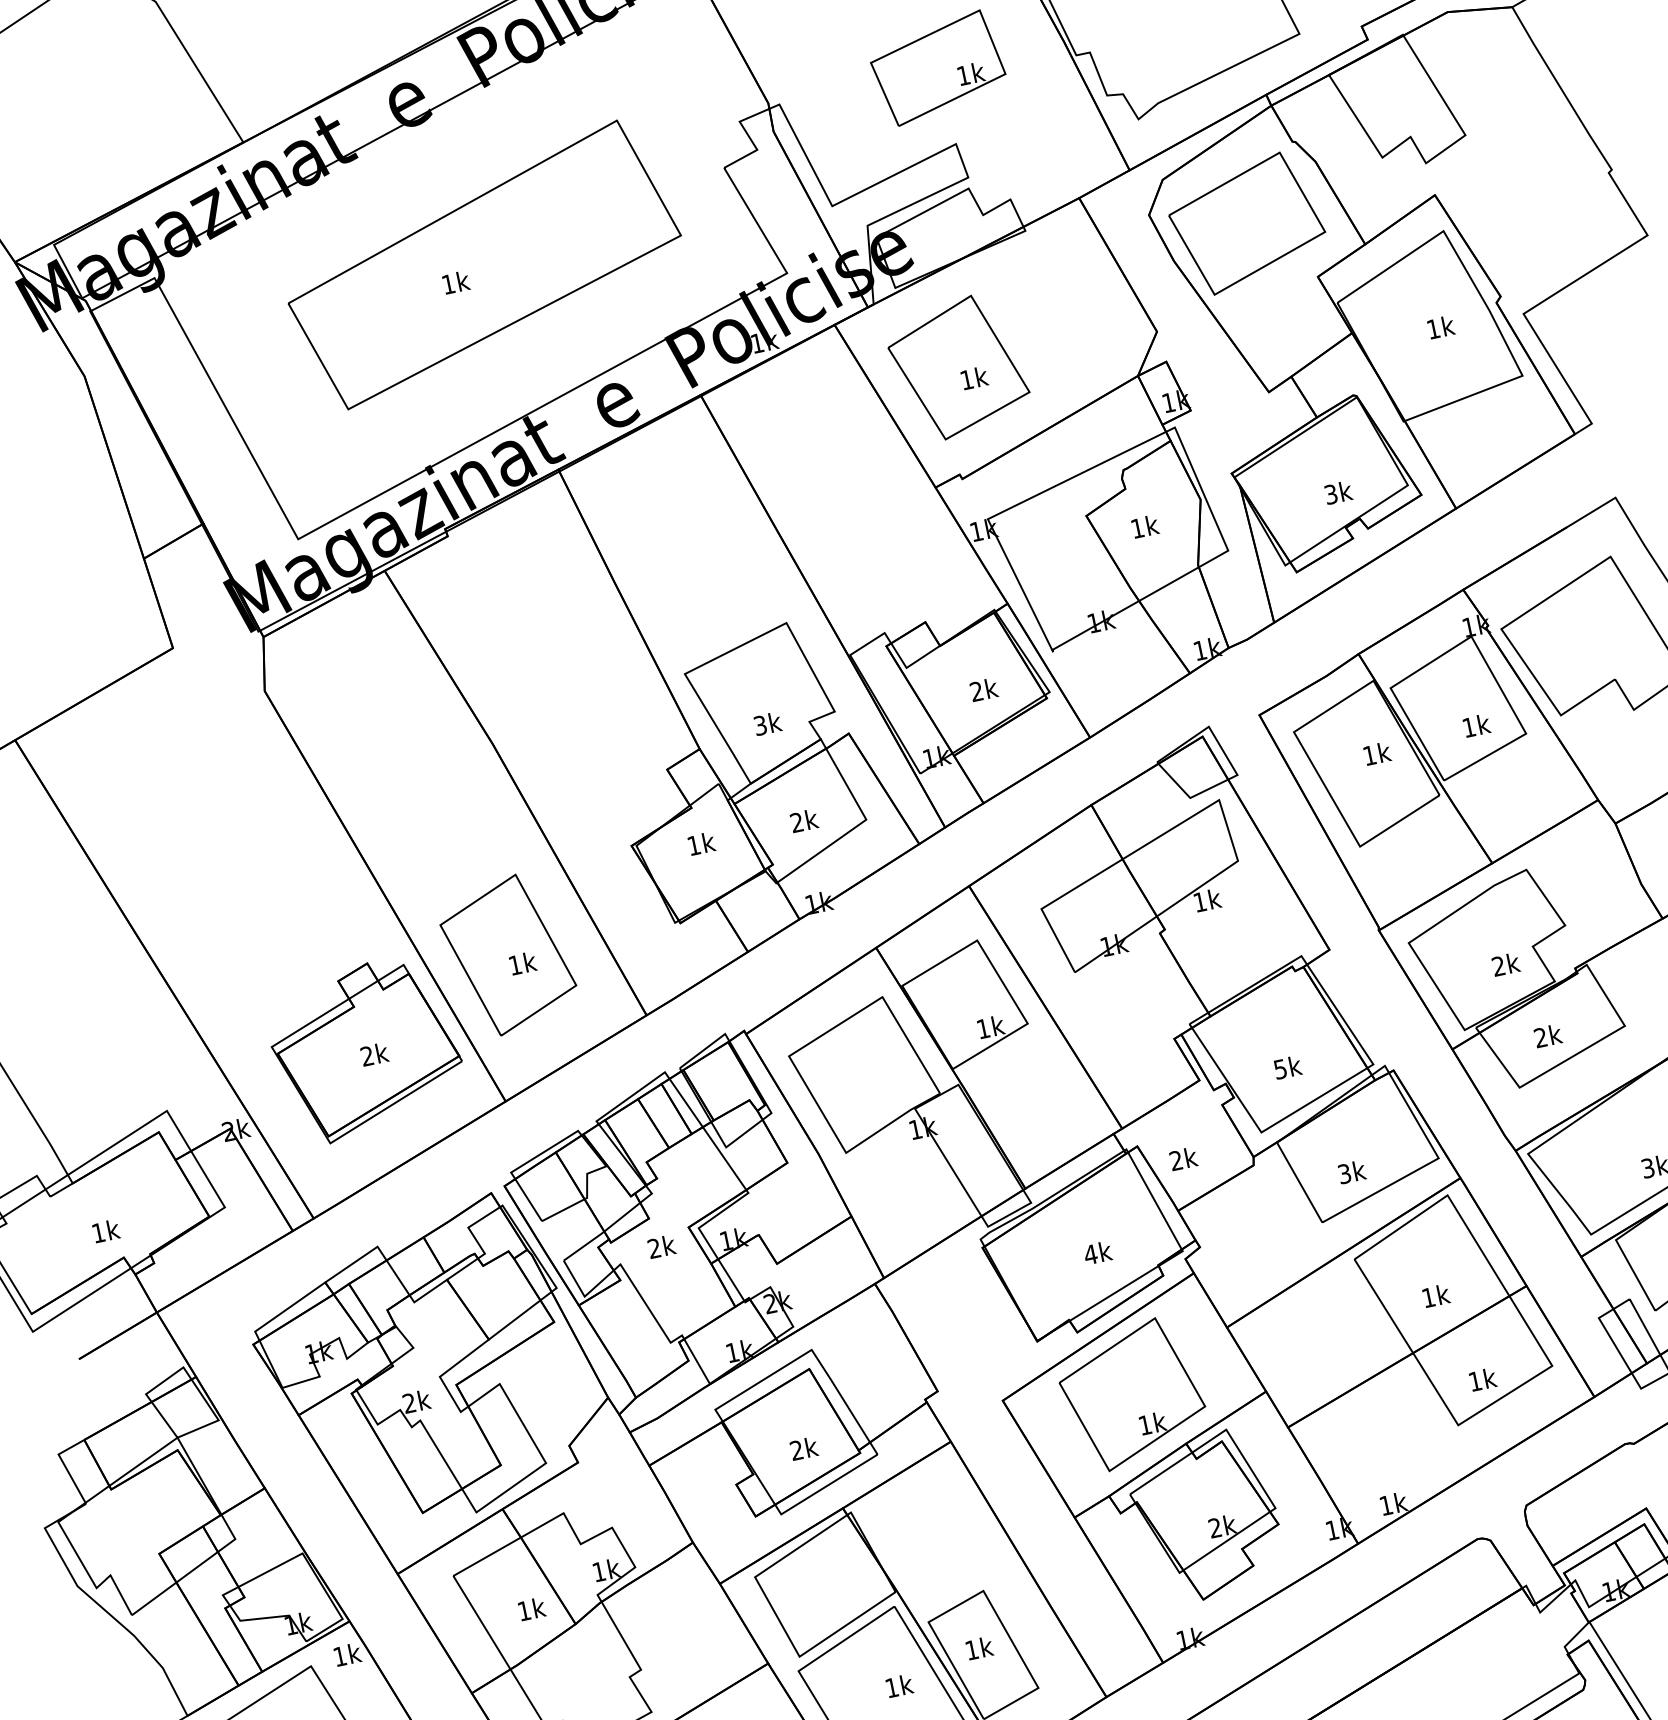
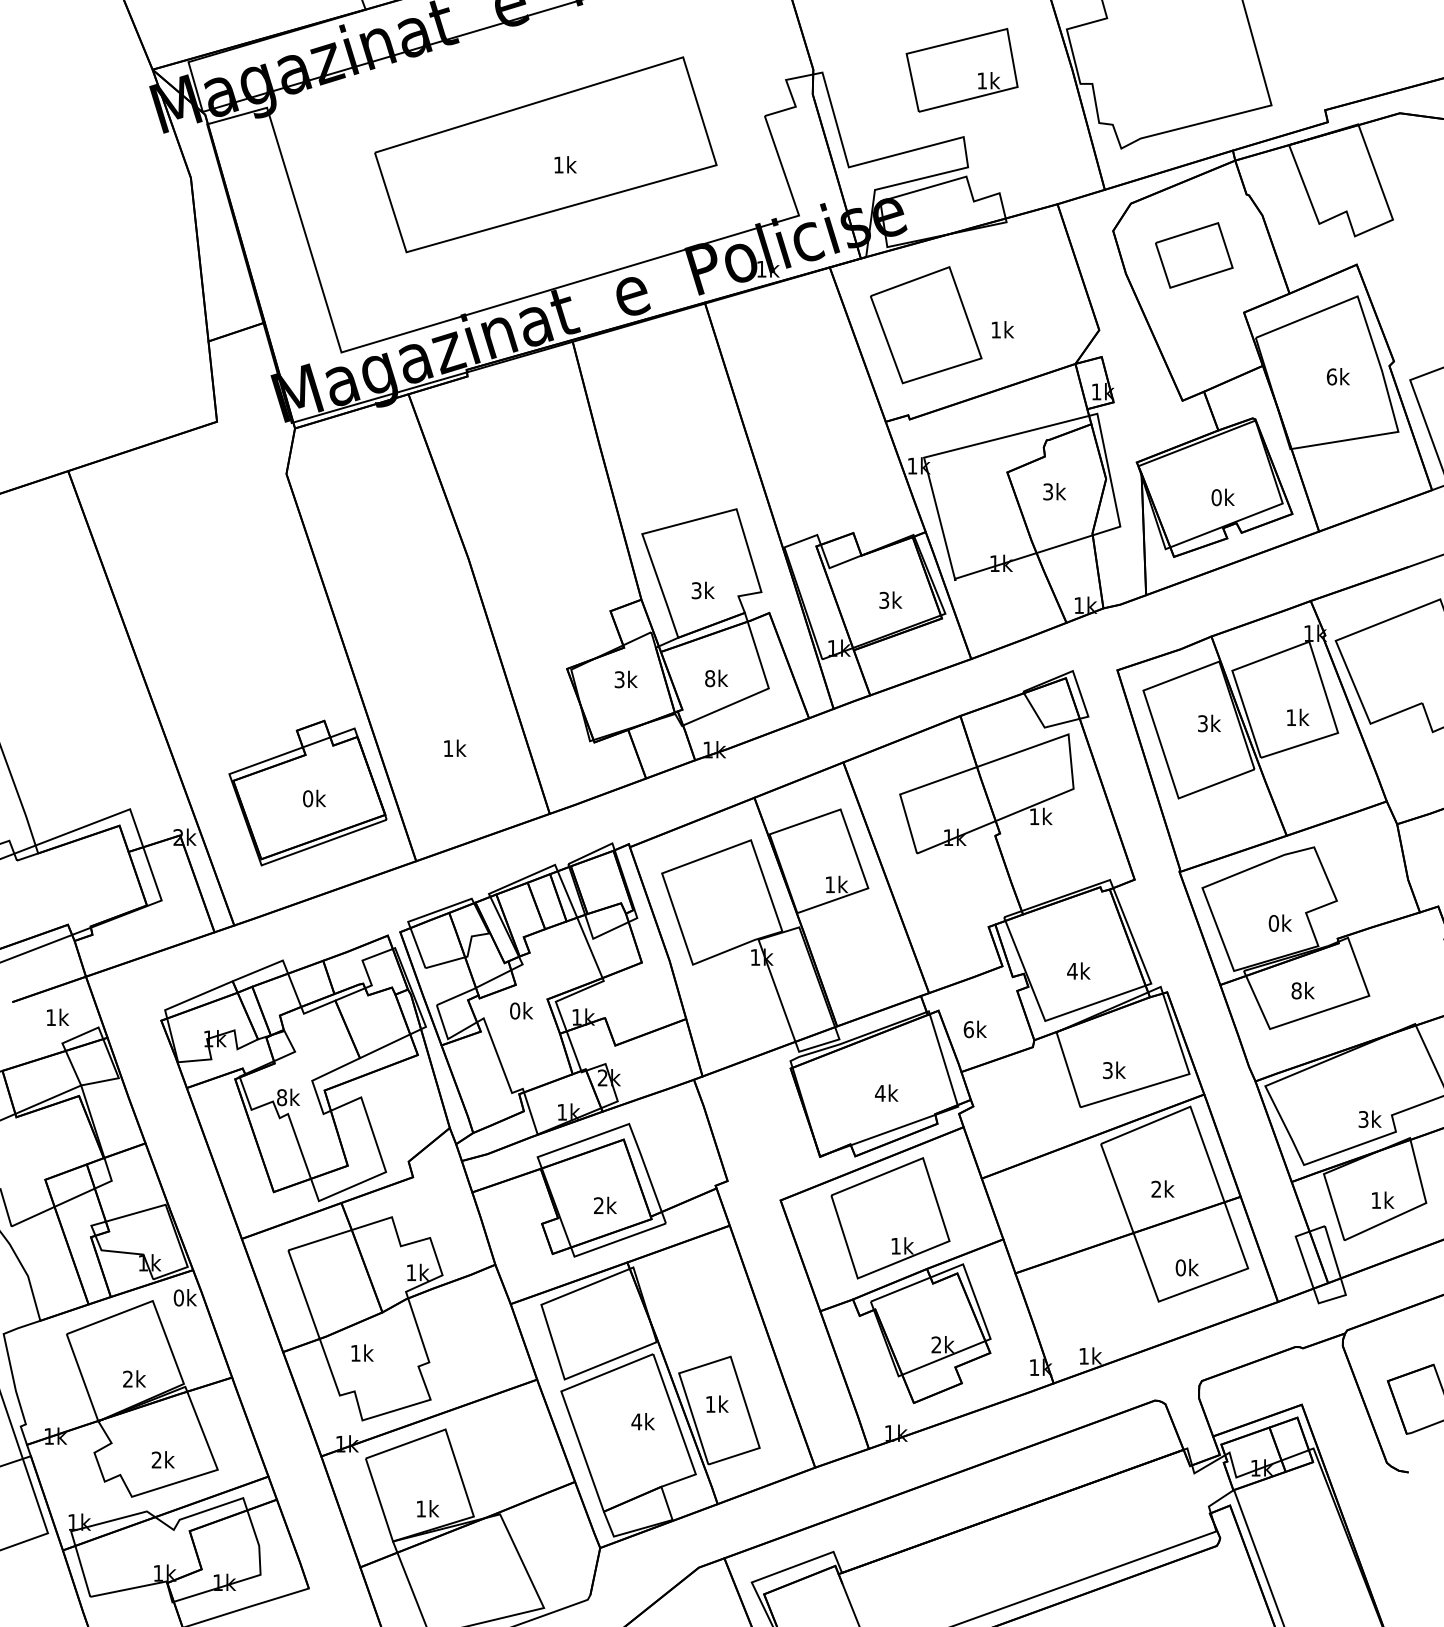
part: (1247, 223) -> (1194, 255), size x0.6
text: (456, 282) -> (565, 164), moved
text: (1432, 328) -> (1331, 376), 1k -> 6k
text: (974, 377) -> (1002, 329), moved
text: (1330, 494) -> (1216, 497), 3k -> 0k
text: (1136, 528) -> (1047, 491), 1k -> 3k
text: (977, 691) -> (884, 600), 2k -> 3k
text: (1369, 755) -> (1202, 723), 1k -> 3k
text: (797, 822) -> (710, 678), 2k -> 8k
text: (693, 845) -> (619, 679), 1k -> 3k
part: (507, 954) -> (443, 738), removed
text: (1498, 966) -> (1273, 923), 2k -> 0k
text: (1540, 1037) -> (1296, 990), 2k -> 8k
text: (367, 1055) -> (308, 798), 2k -> 0k
text: (1280, 1069) -> (1072, 971), 5k -> 4k
text: (1175, 1160) -> (968, 1029), 2k -> 6k
text: (106, 1229) -> (58, 1016), moved
text: (654, 1247) -> (515, 1010), 2k -> 0k
text: (1428, 1296) -> (1156, 1188), 1k -> 2k
text: (1474, 1381) -> (1180, 1267), 1k -> 0k
text: (409, 1403) -> (282, 1097), 2k -> 8k
text: (531, 1608) -> (362, 1352), moved
text: (339, 1656) -> (178, 1297), 1k -> 0k
text: (891, 1687) -> (636, 1421), 1k -> 4k

